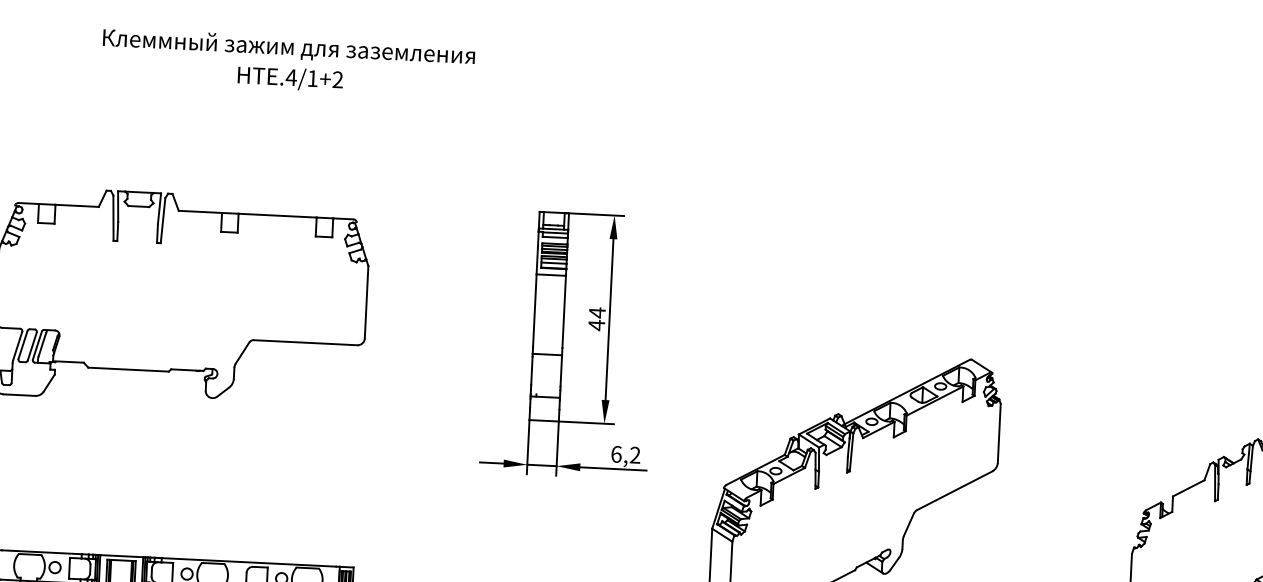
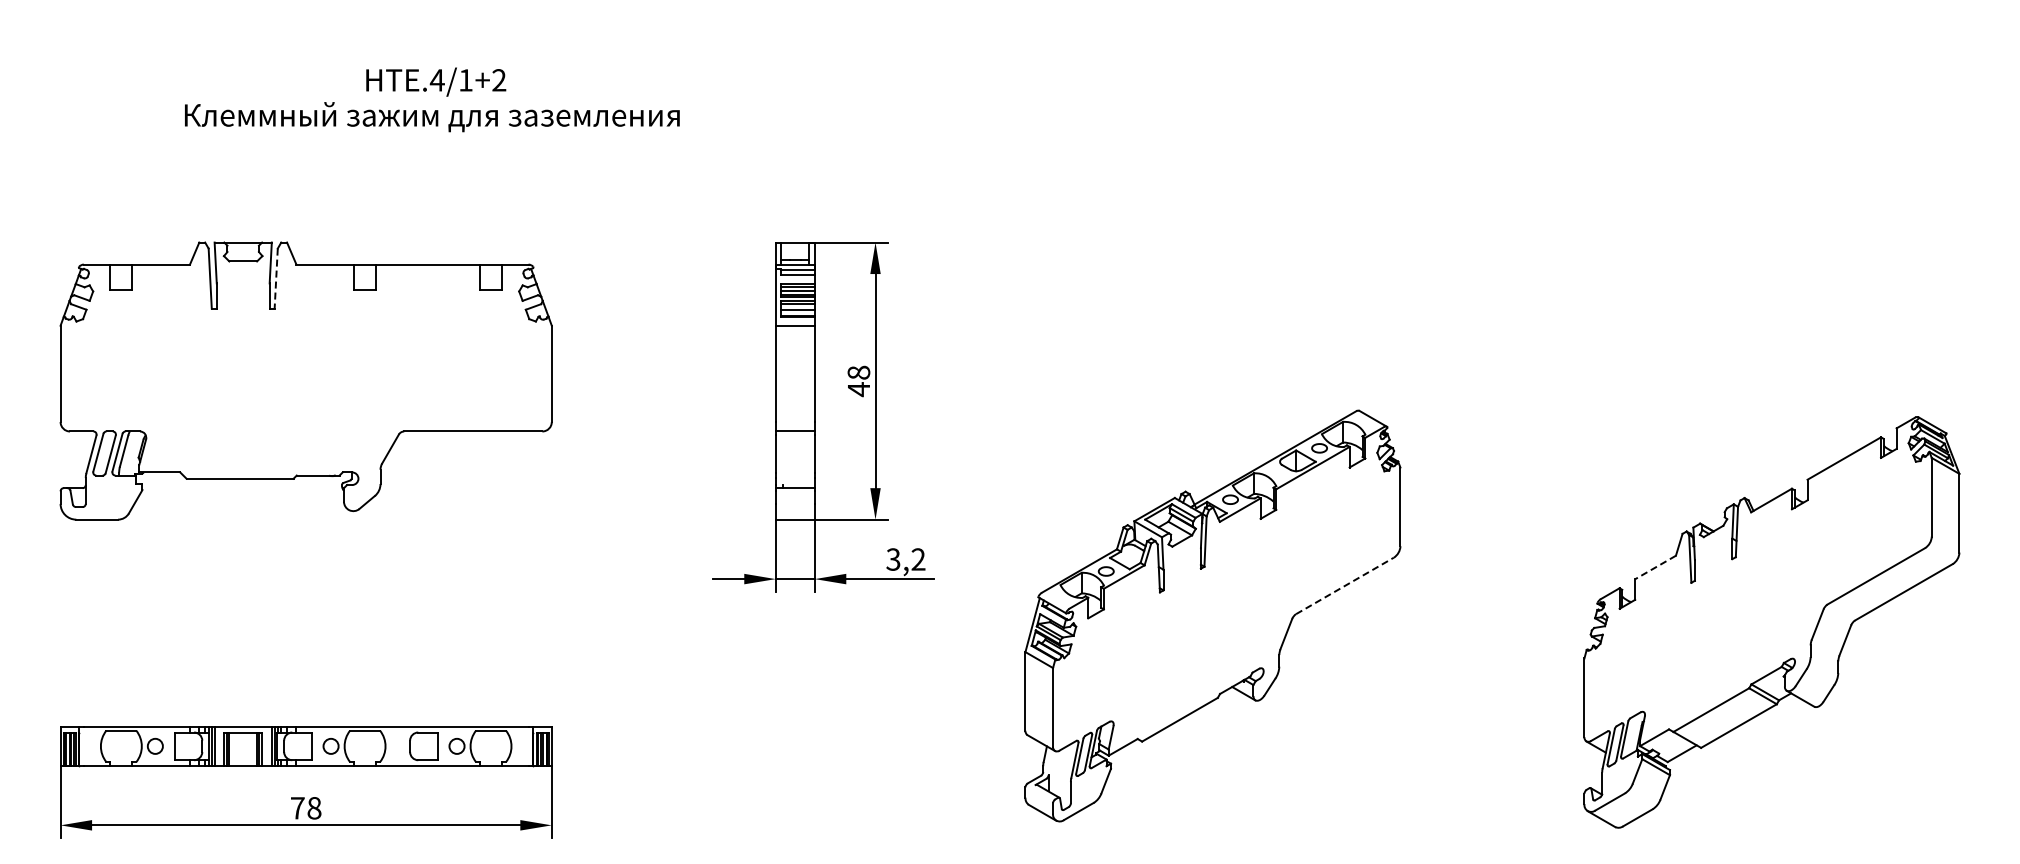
text: (289, 48) -> (432, 117), moved
line: (163, 221) -> (276, 279), solid -> dashed
text: (597, 312) -> (858, 372), 44 -> 48
text: (616, 454) -> (893, 559), 6,2 -> 3,2
line: (1188, 488) -> (1655, 567), solid -> dashed
line: (955, 490) -> (1345, 585), solid -> dashed

